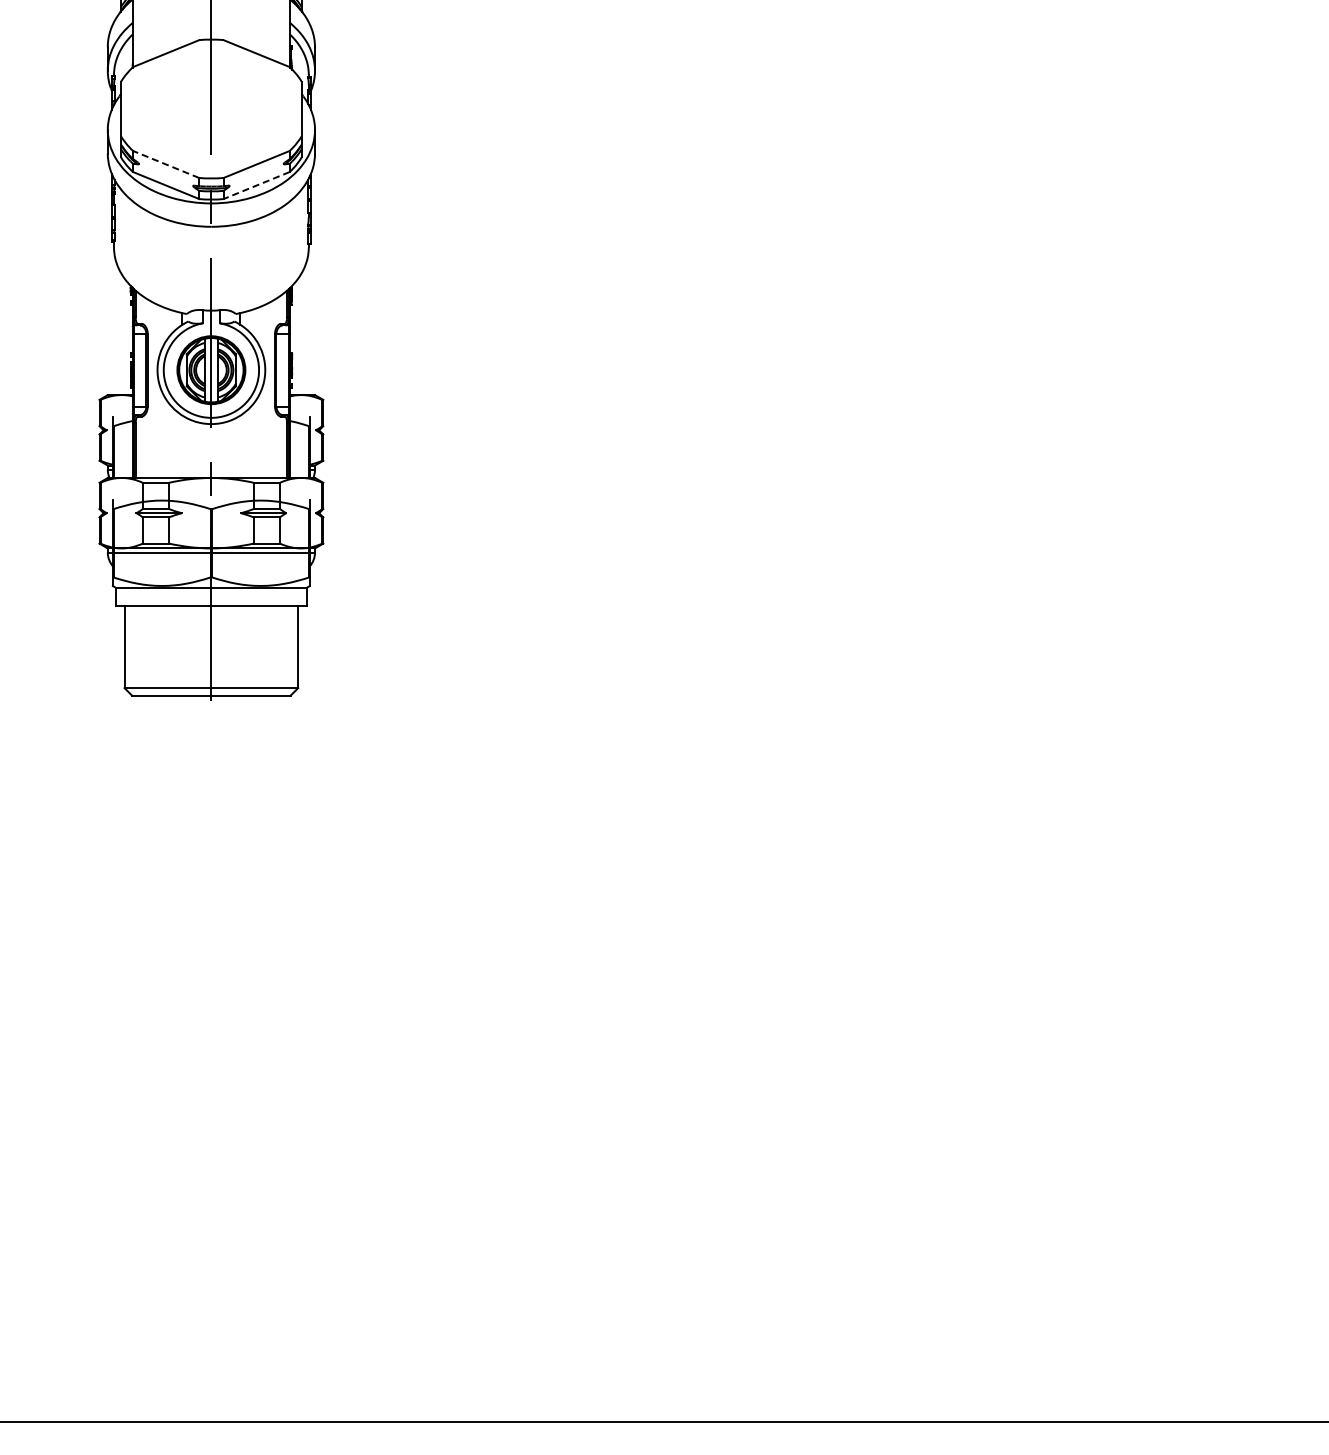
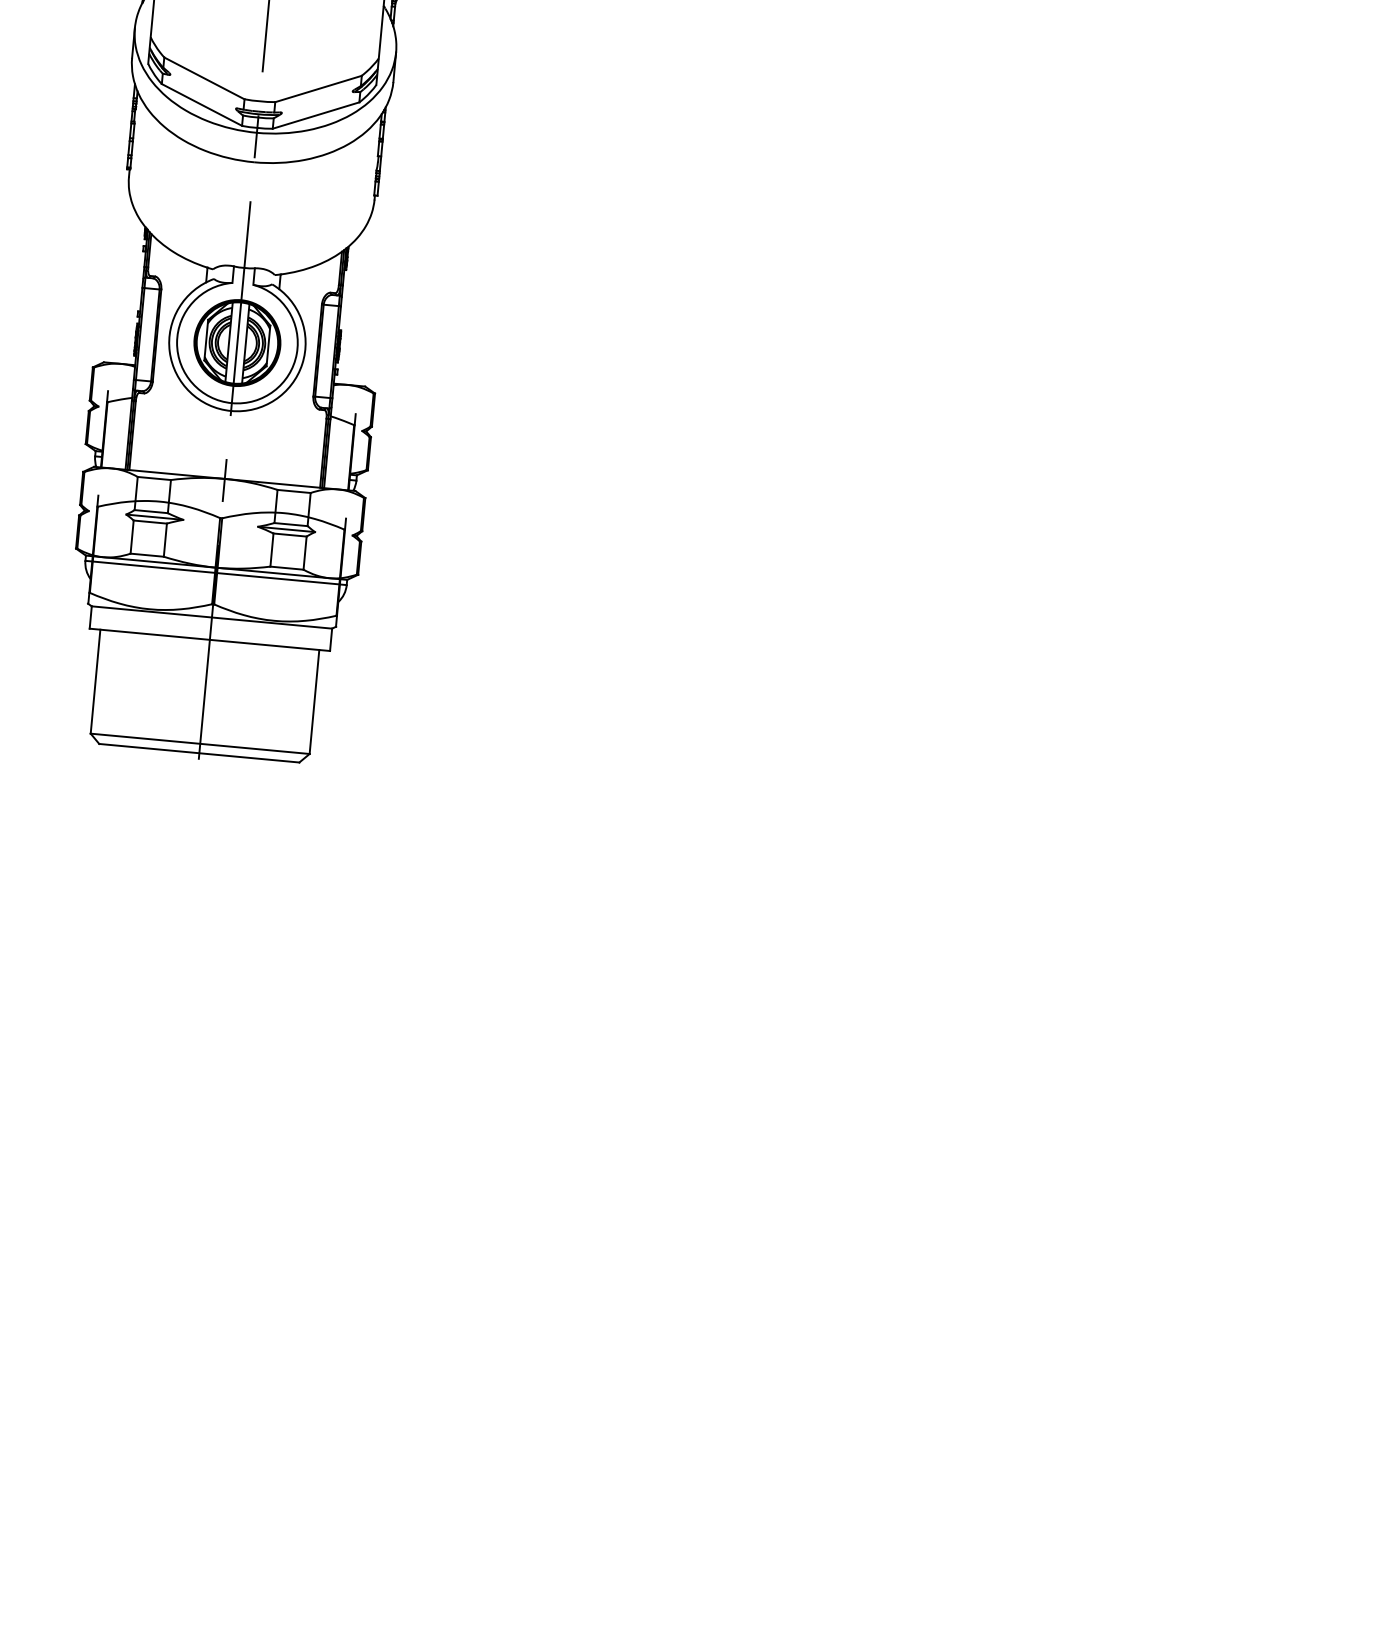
line: (166, 164) -> (204, 78), dashed -> solid
line: (256, 185) -> (315, 115), dashed -> solid

